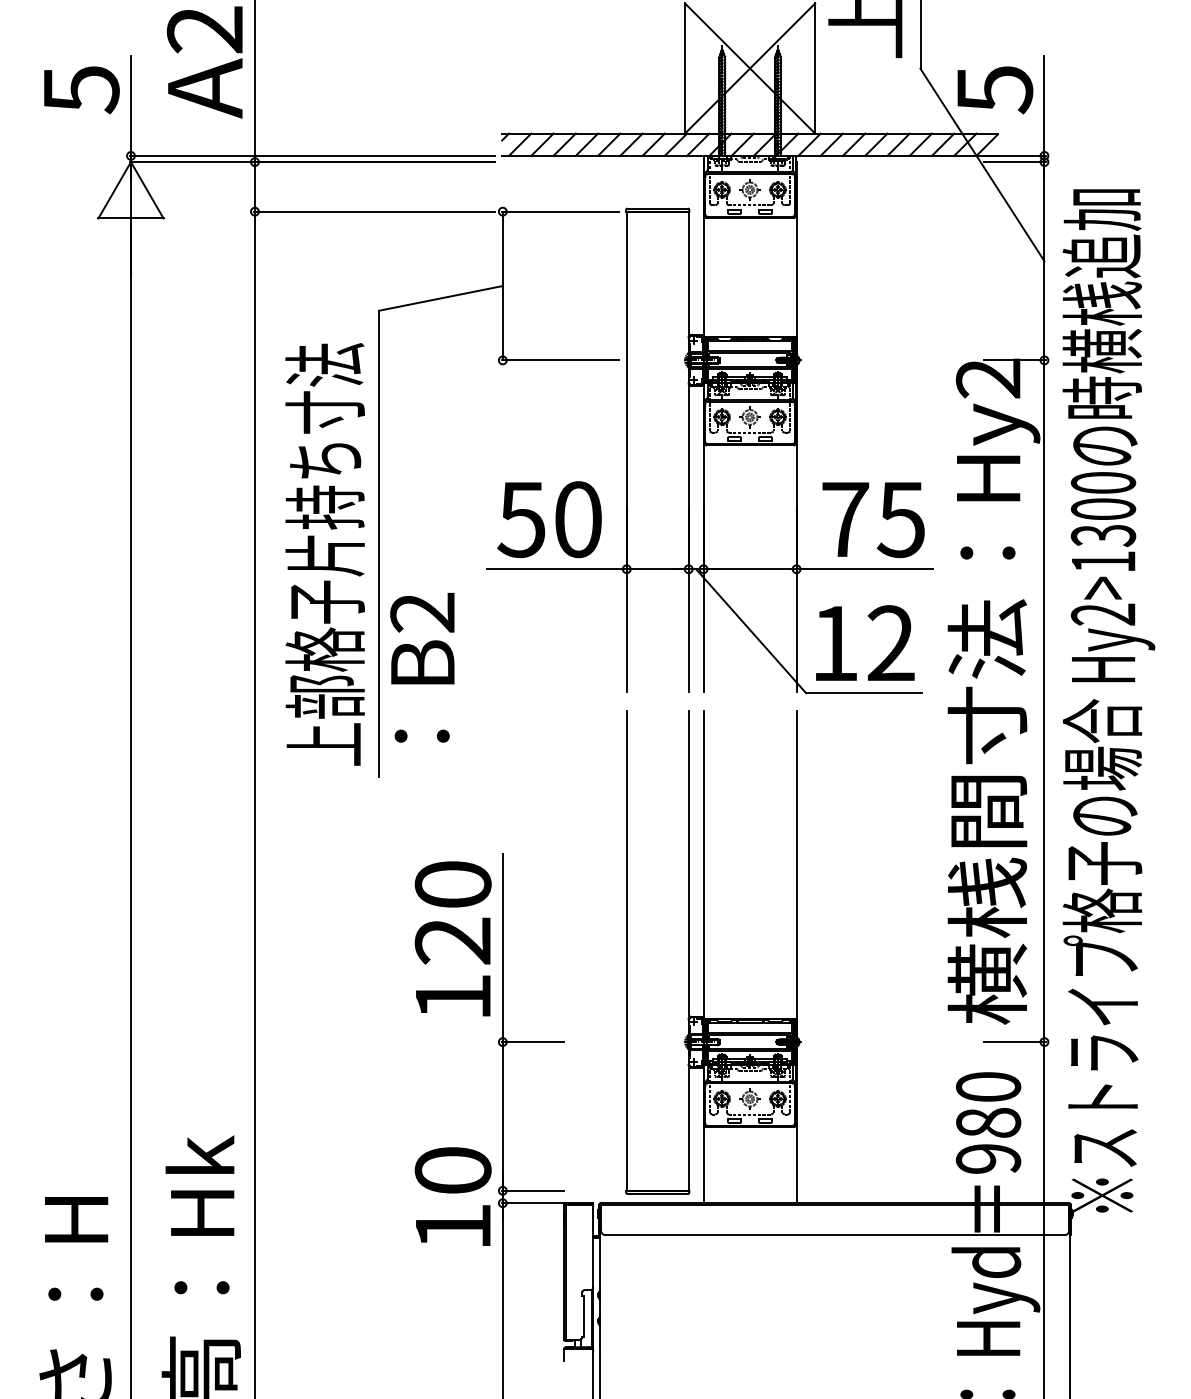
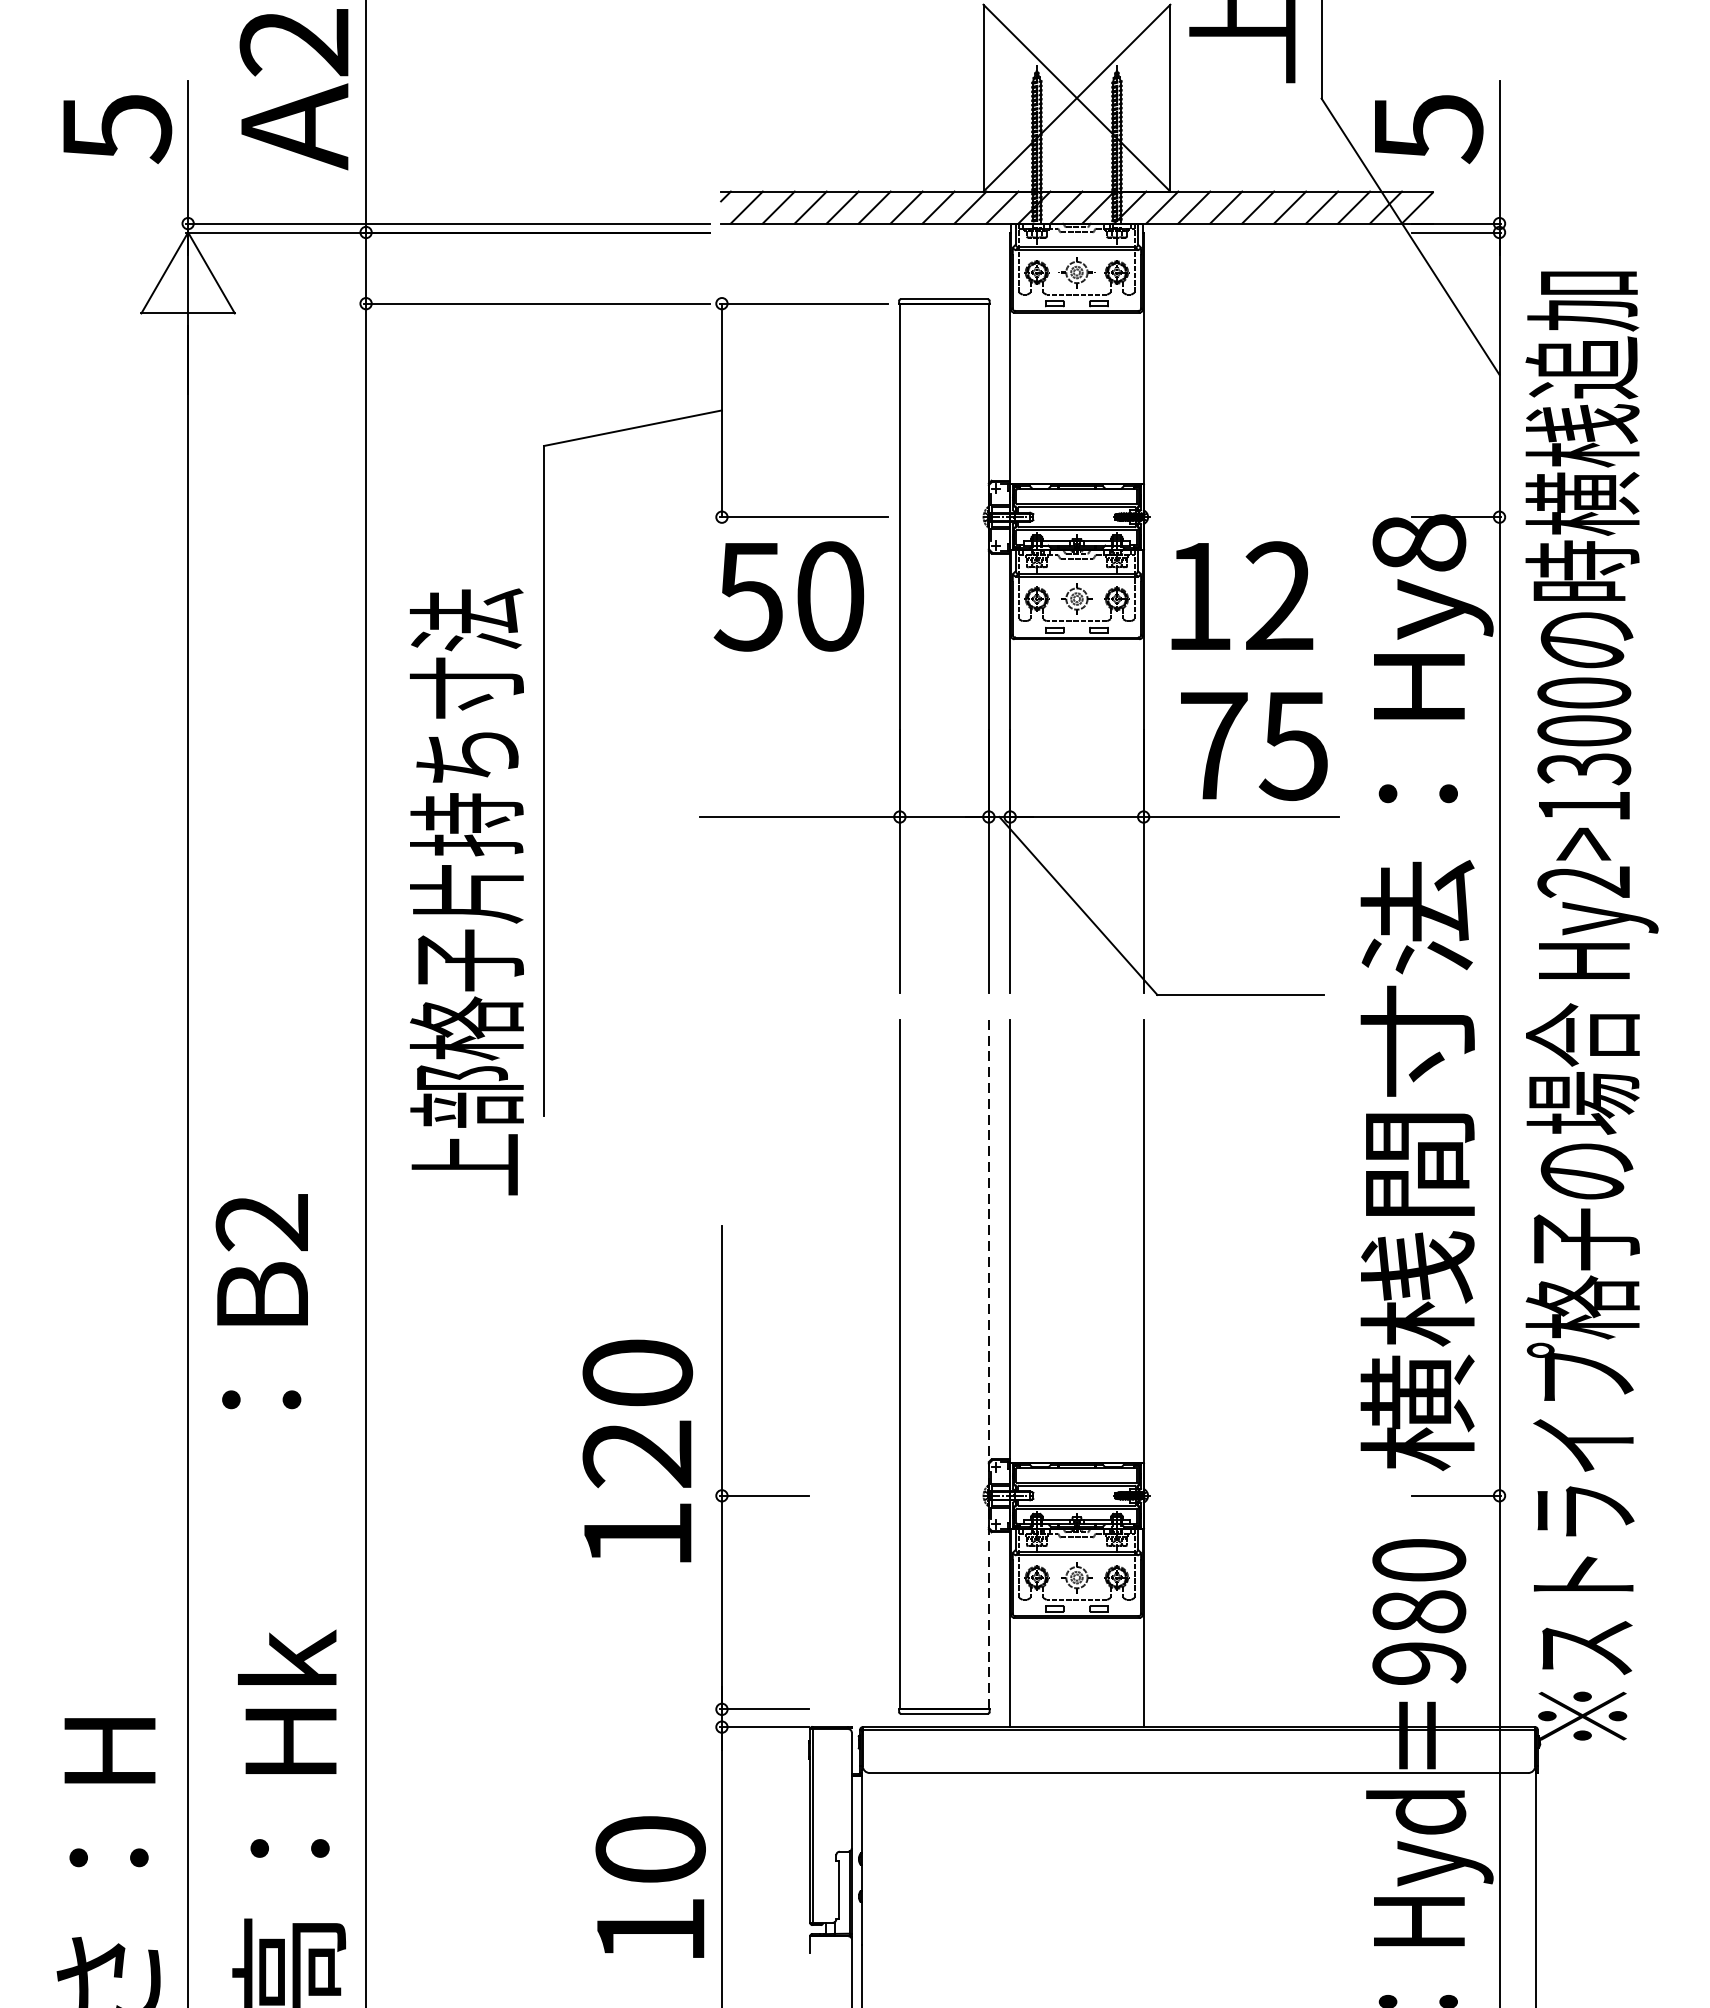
text: (988, 378) -> (1419, 543), Hy2 -> Hy8
text: (549, 519) -> (788, 596), moved
text: (324, 554) -> (465, 892), moved
text: (865, 642) -> (1242, 594), moved
text: (422, 667) -> (262, 1301), moved
text: (452, 938) -> (636, 1450), moved
line: (688, 951) -> (988, 1365), solid -> dashed
text: (452, 1196) -> (649, 1886), moved

